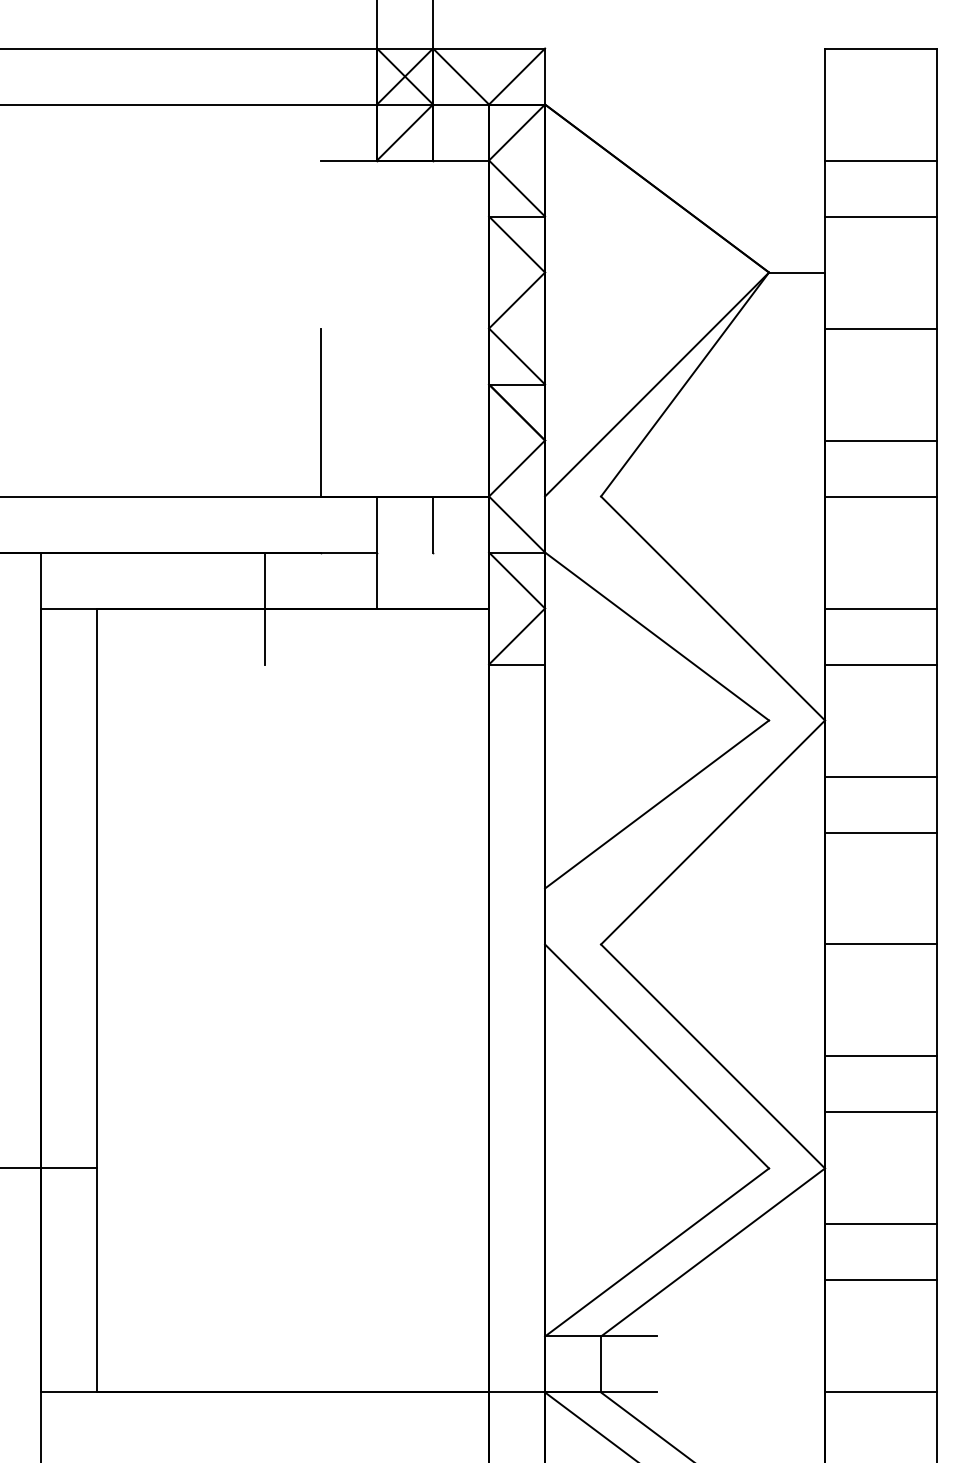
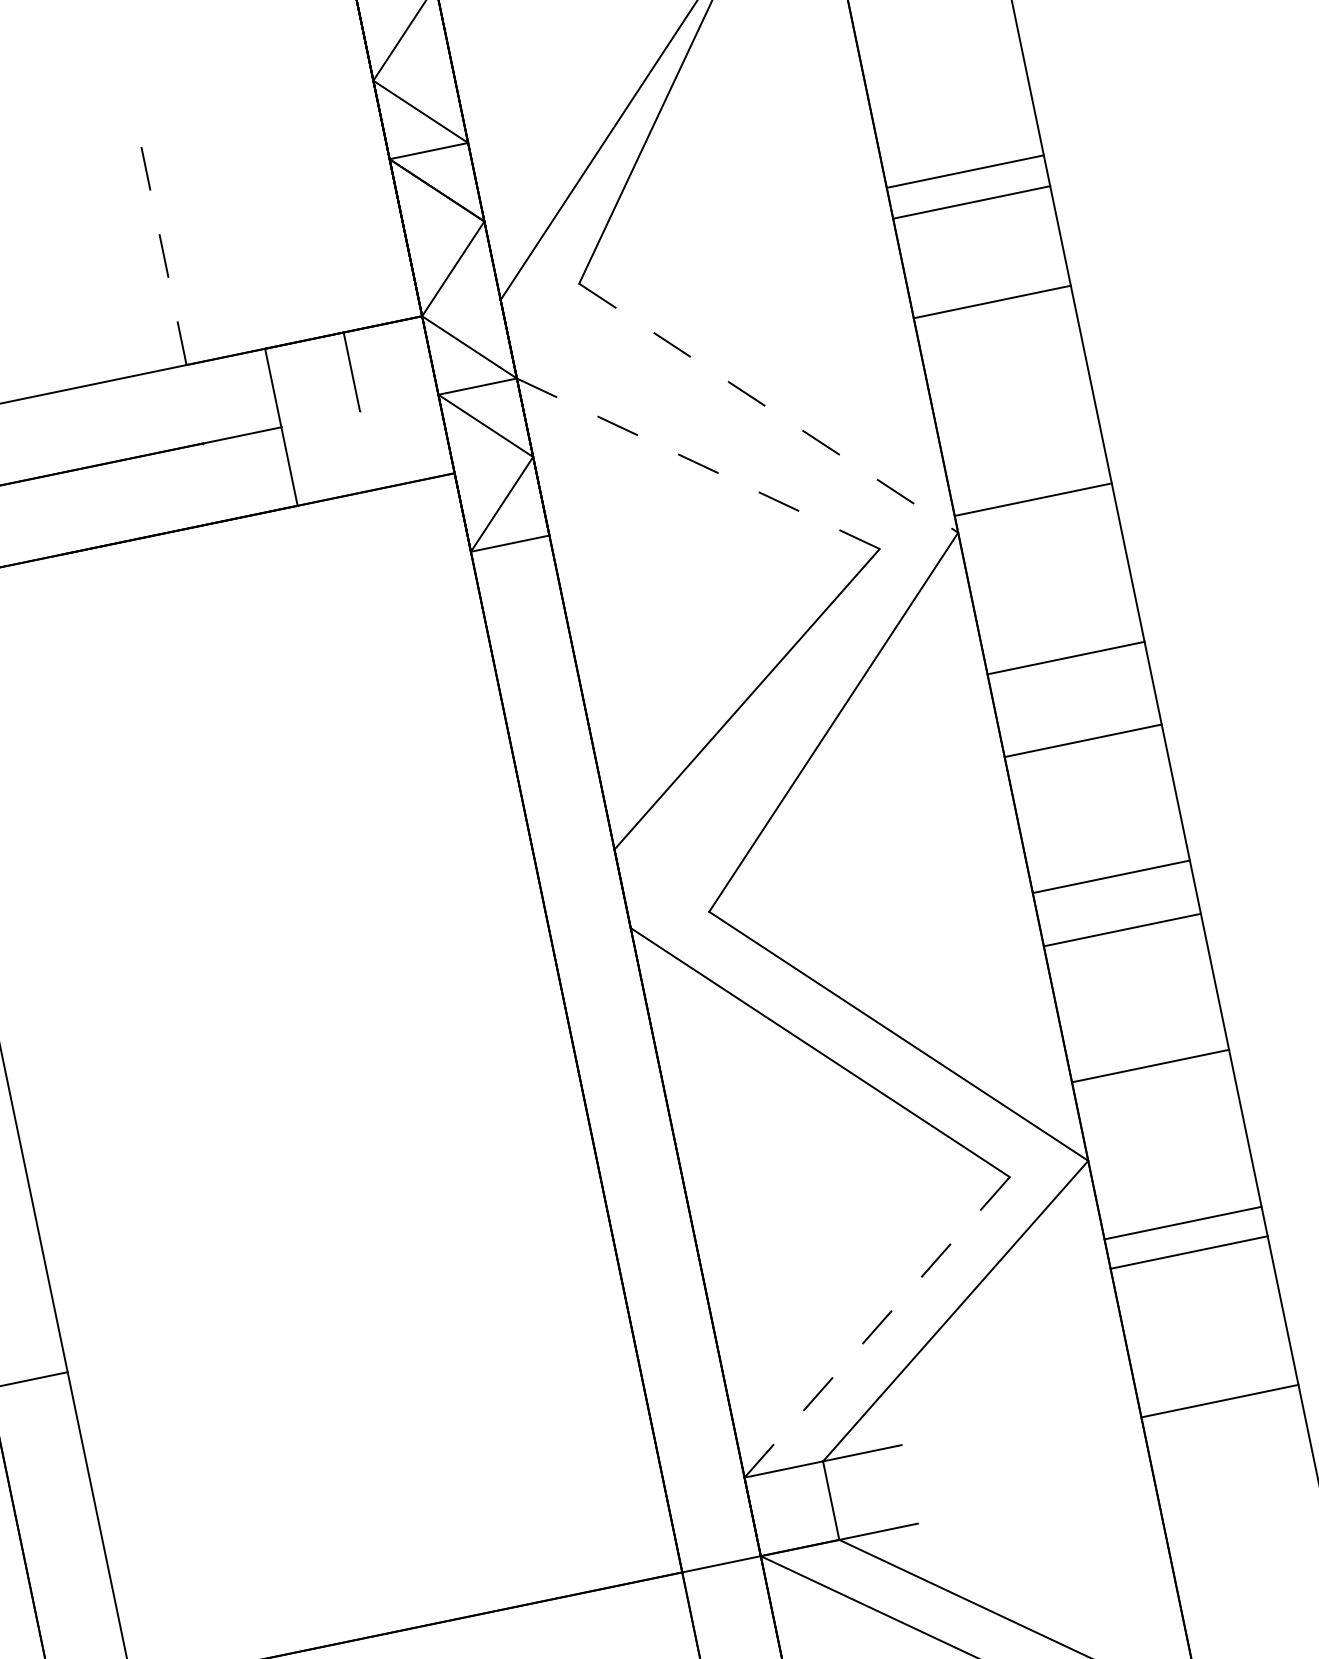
line: (321, 412) -> (162, 247), solid -> dashed
line: (881, 440) -> (965, 171), moved
line: (265, 608) -> (141, 538), removed
line: (713, 608) -> (769, 408), solid -> dashed
line: (881, 608) -> (992, 301), moved
line: (657, 636) -> (698, 463), solid -> dashed
line: (881, 664) -> (1033, 499), moved
line: (881, 776) -> (1066, 657), moved
line: (881, 832) -> (1083, 740), moved
line: (881, 944) -> (1112, 876), moved
line: (881, 1056) -> (1123, 929), moved
line: (657, 1252) -> (877, 1327), solid -> dashed
line: (881, 1280) -> (1189, 1252), moved
line: (881, 1392) -> (1220, 1401), moved

